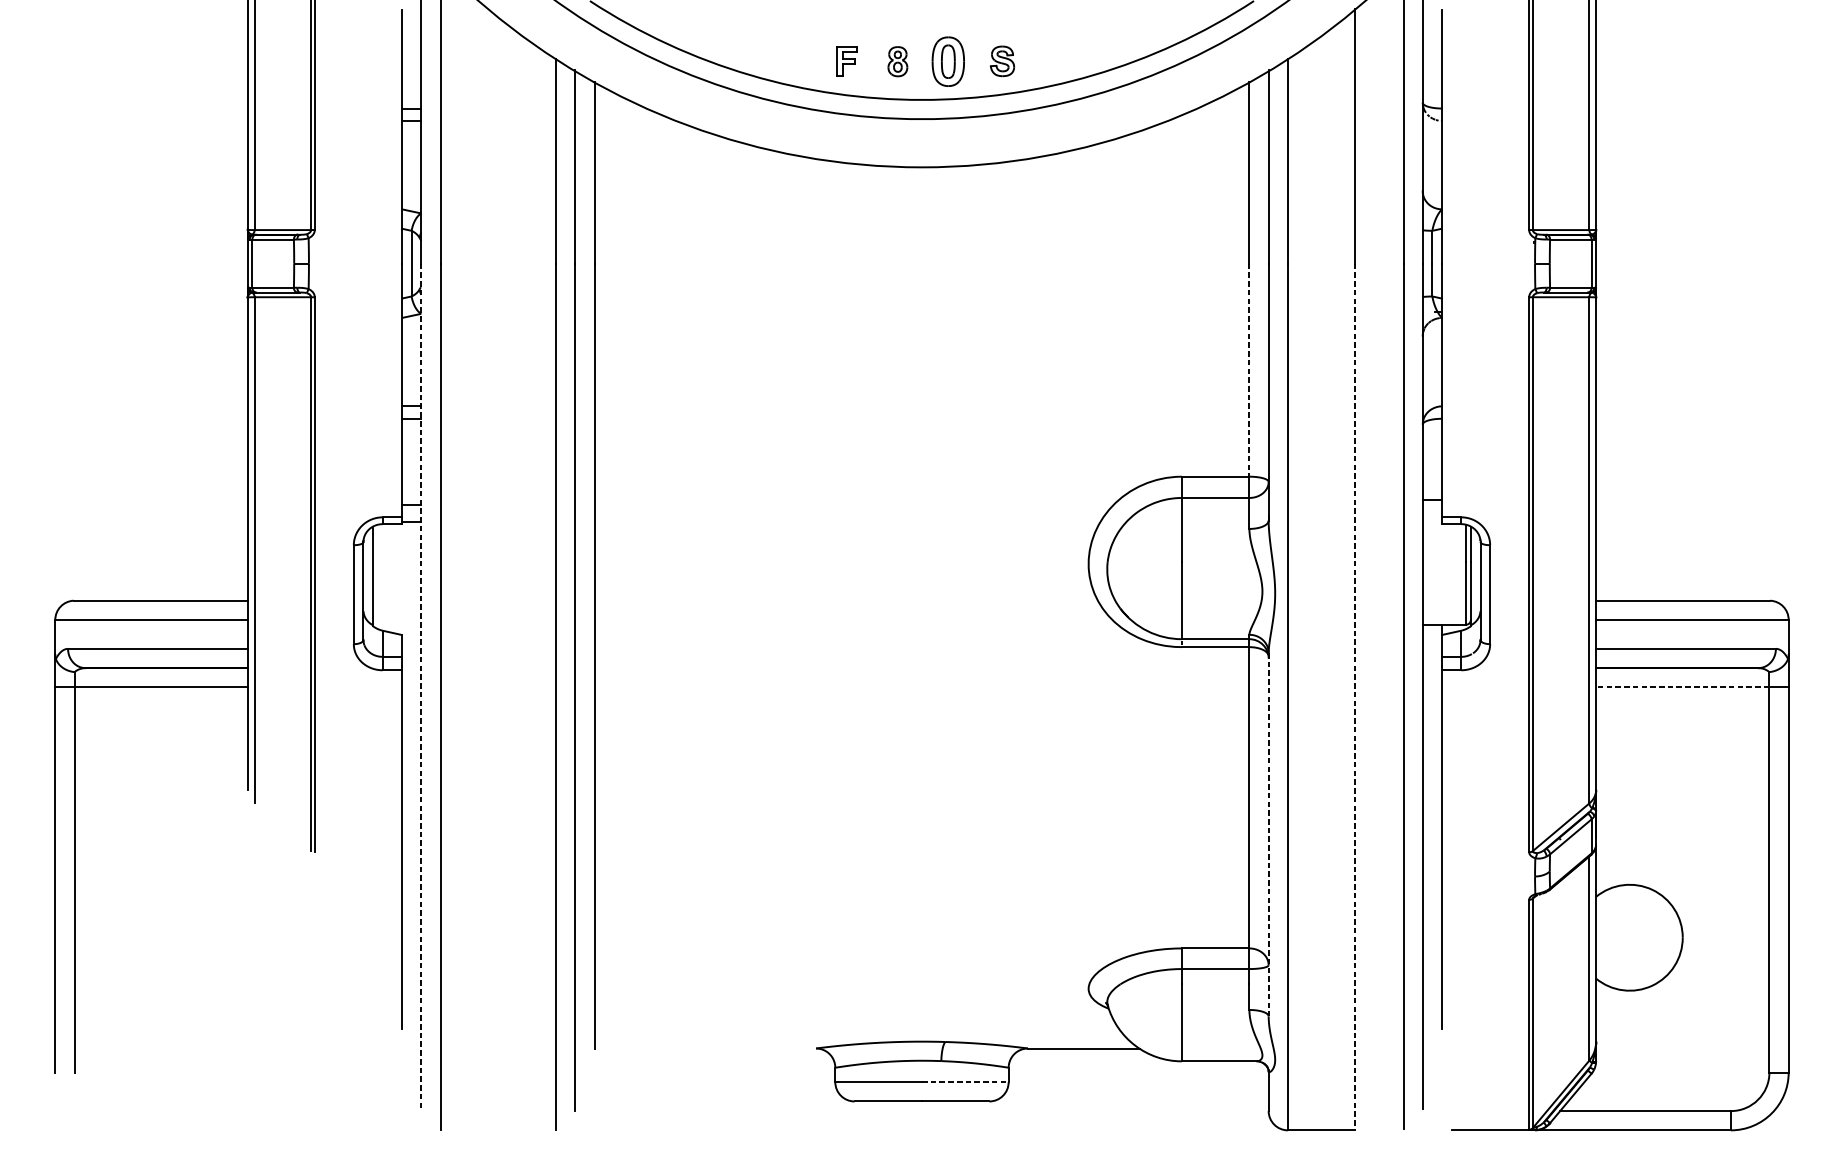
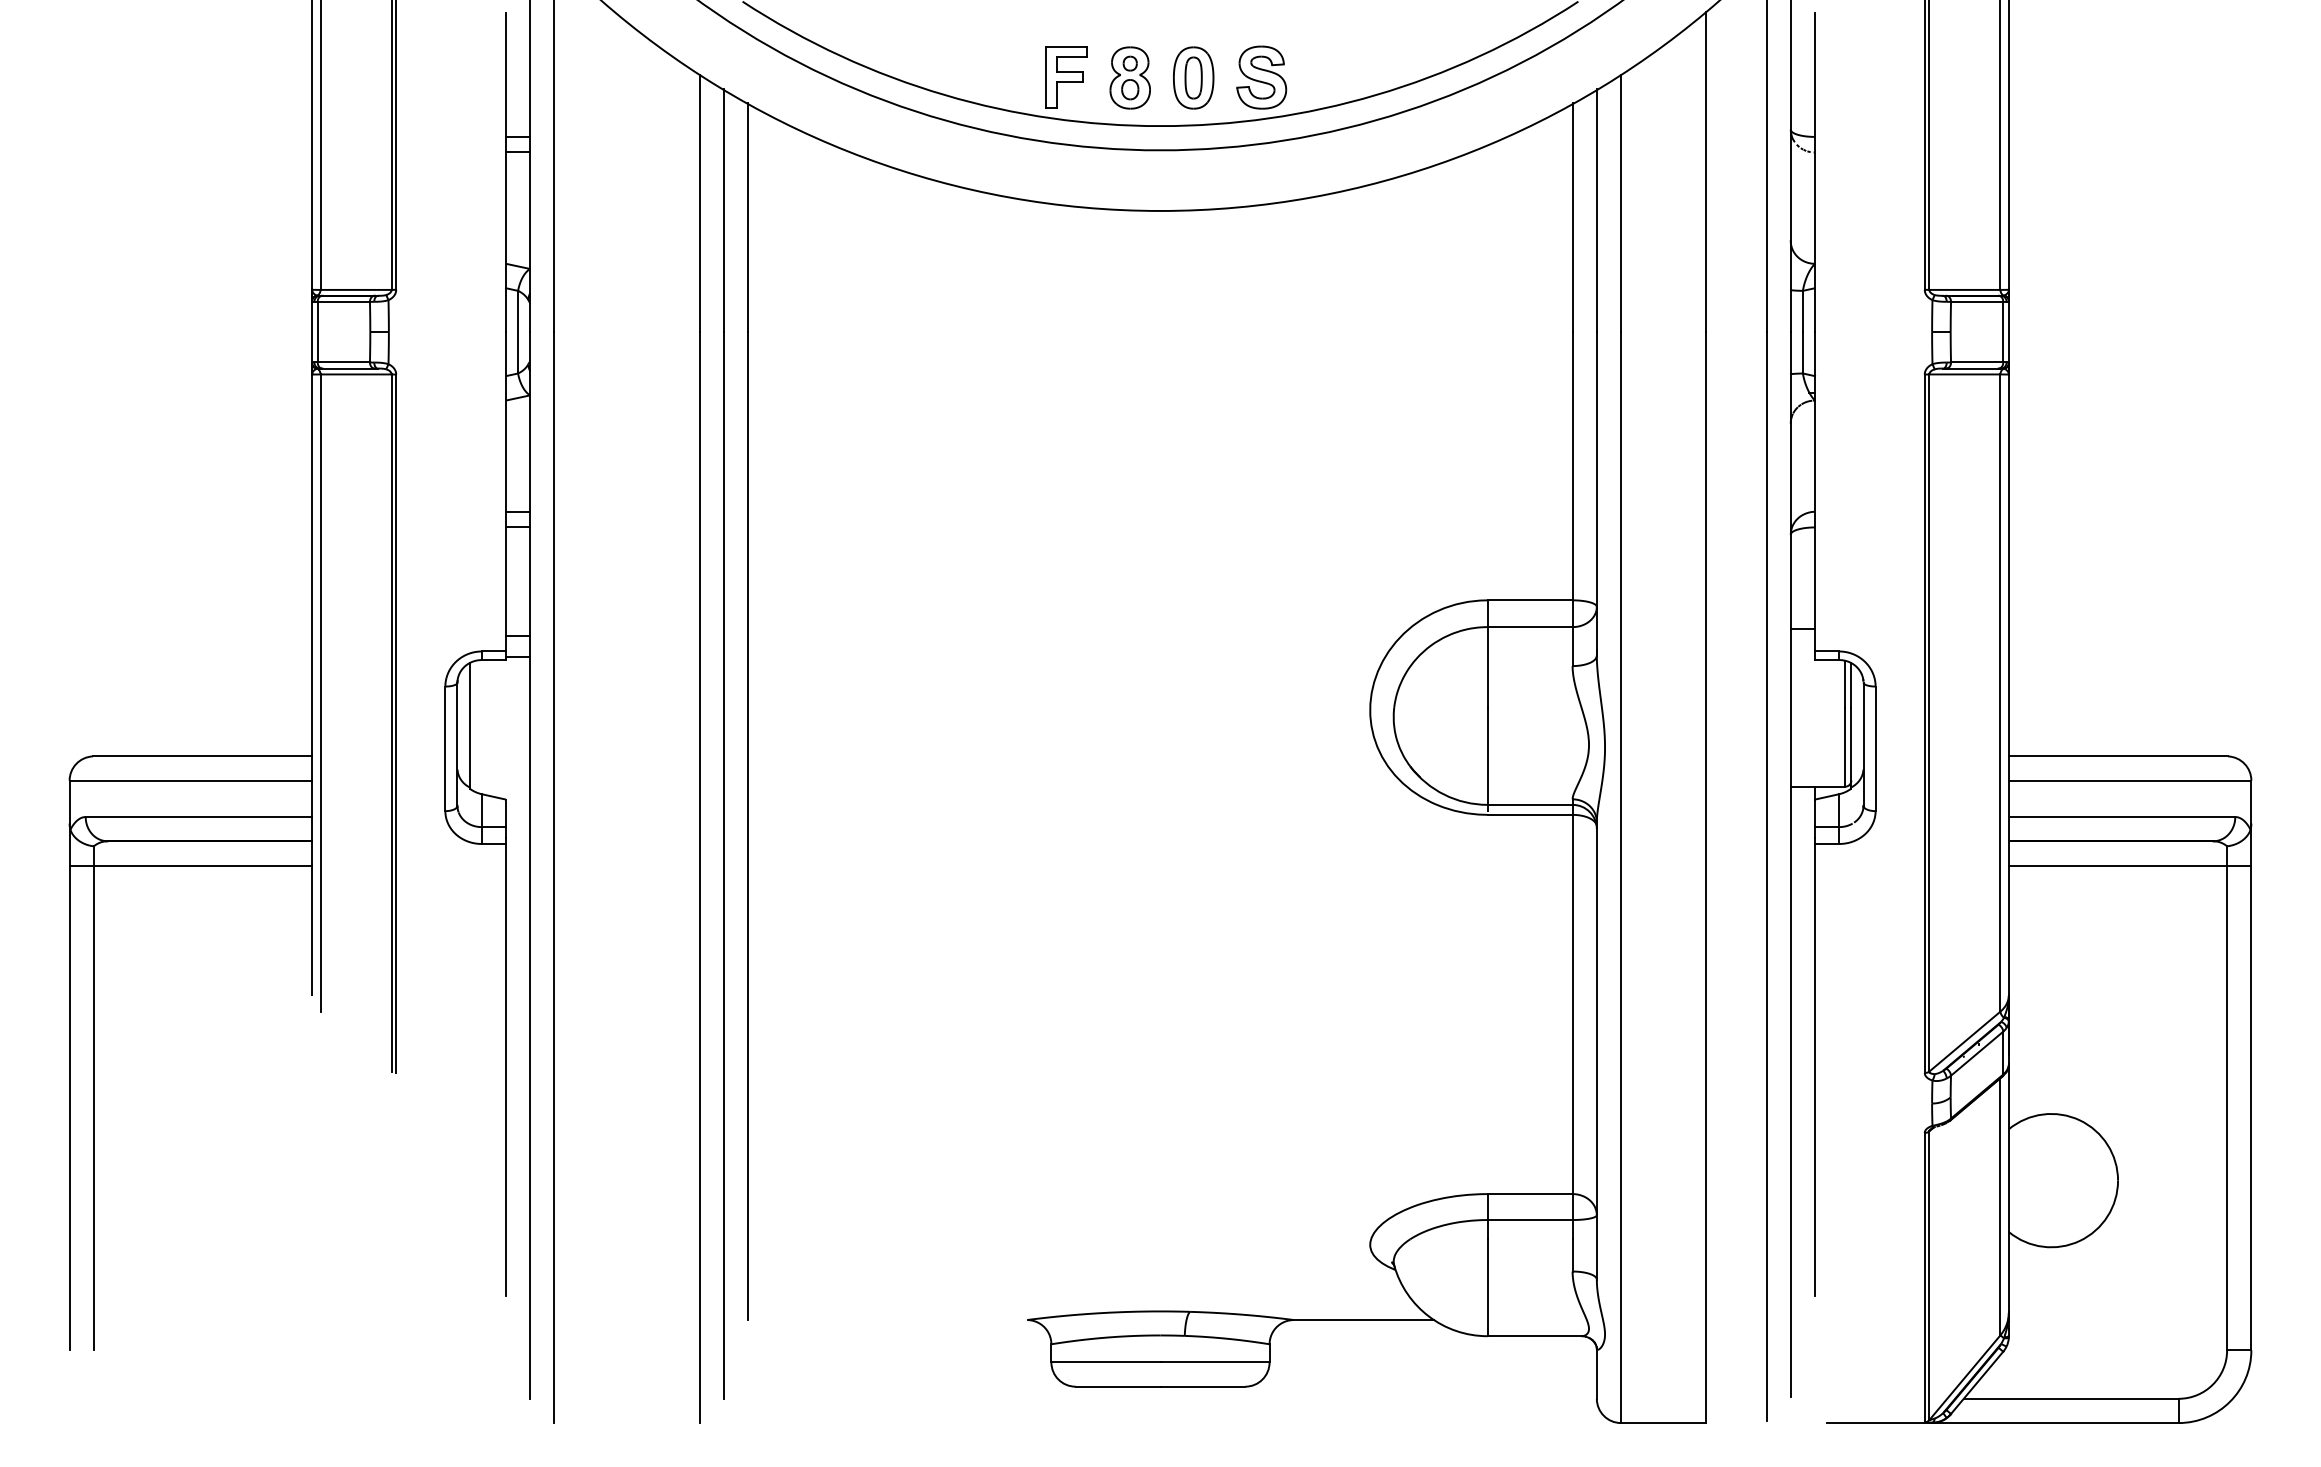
part: (847, 61) -> (1066, 77), size x1.67
part: (897, 61) -> (1129, 77), size x1.67
part: (1002, 61) -> (1261, 77), size x1.67
line: (1249, 370) -> (1572, 466), dashed -> solid
line: (1682, 687) -> (2117, 865), dashed -> solid
line: (421, 688) -> (530, 866), dashed -> solid
line: (1355, 697) -> (1705, 878), dashed -> solid
line: (1268, 834) -> (1596, 1050), dashed -> solid
line: (965, 1082) -> (1215, 1362), dashed -> solid

